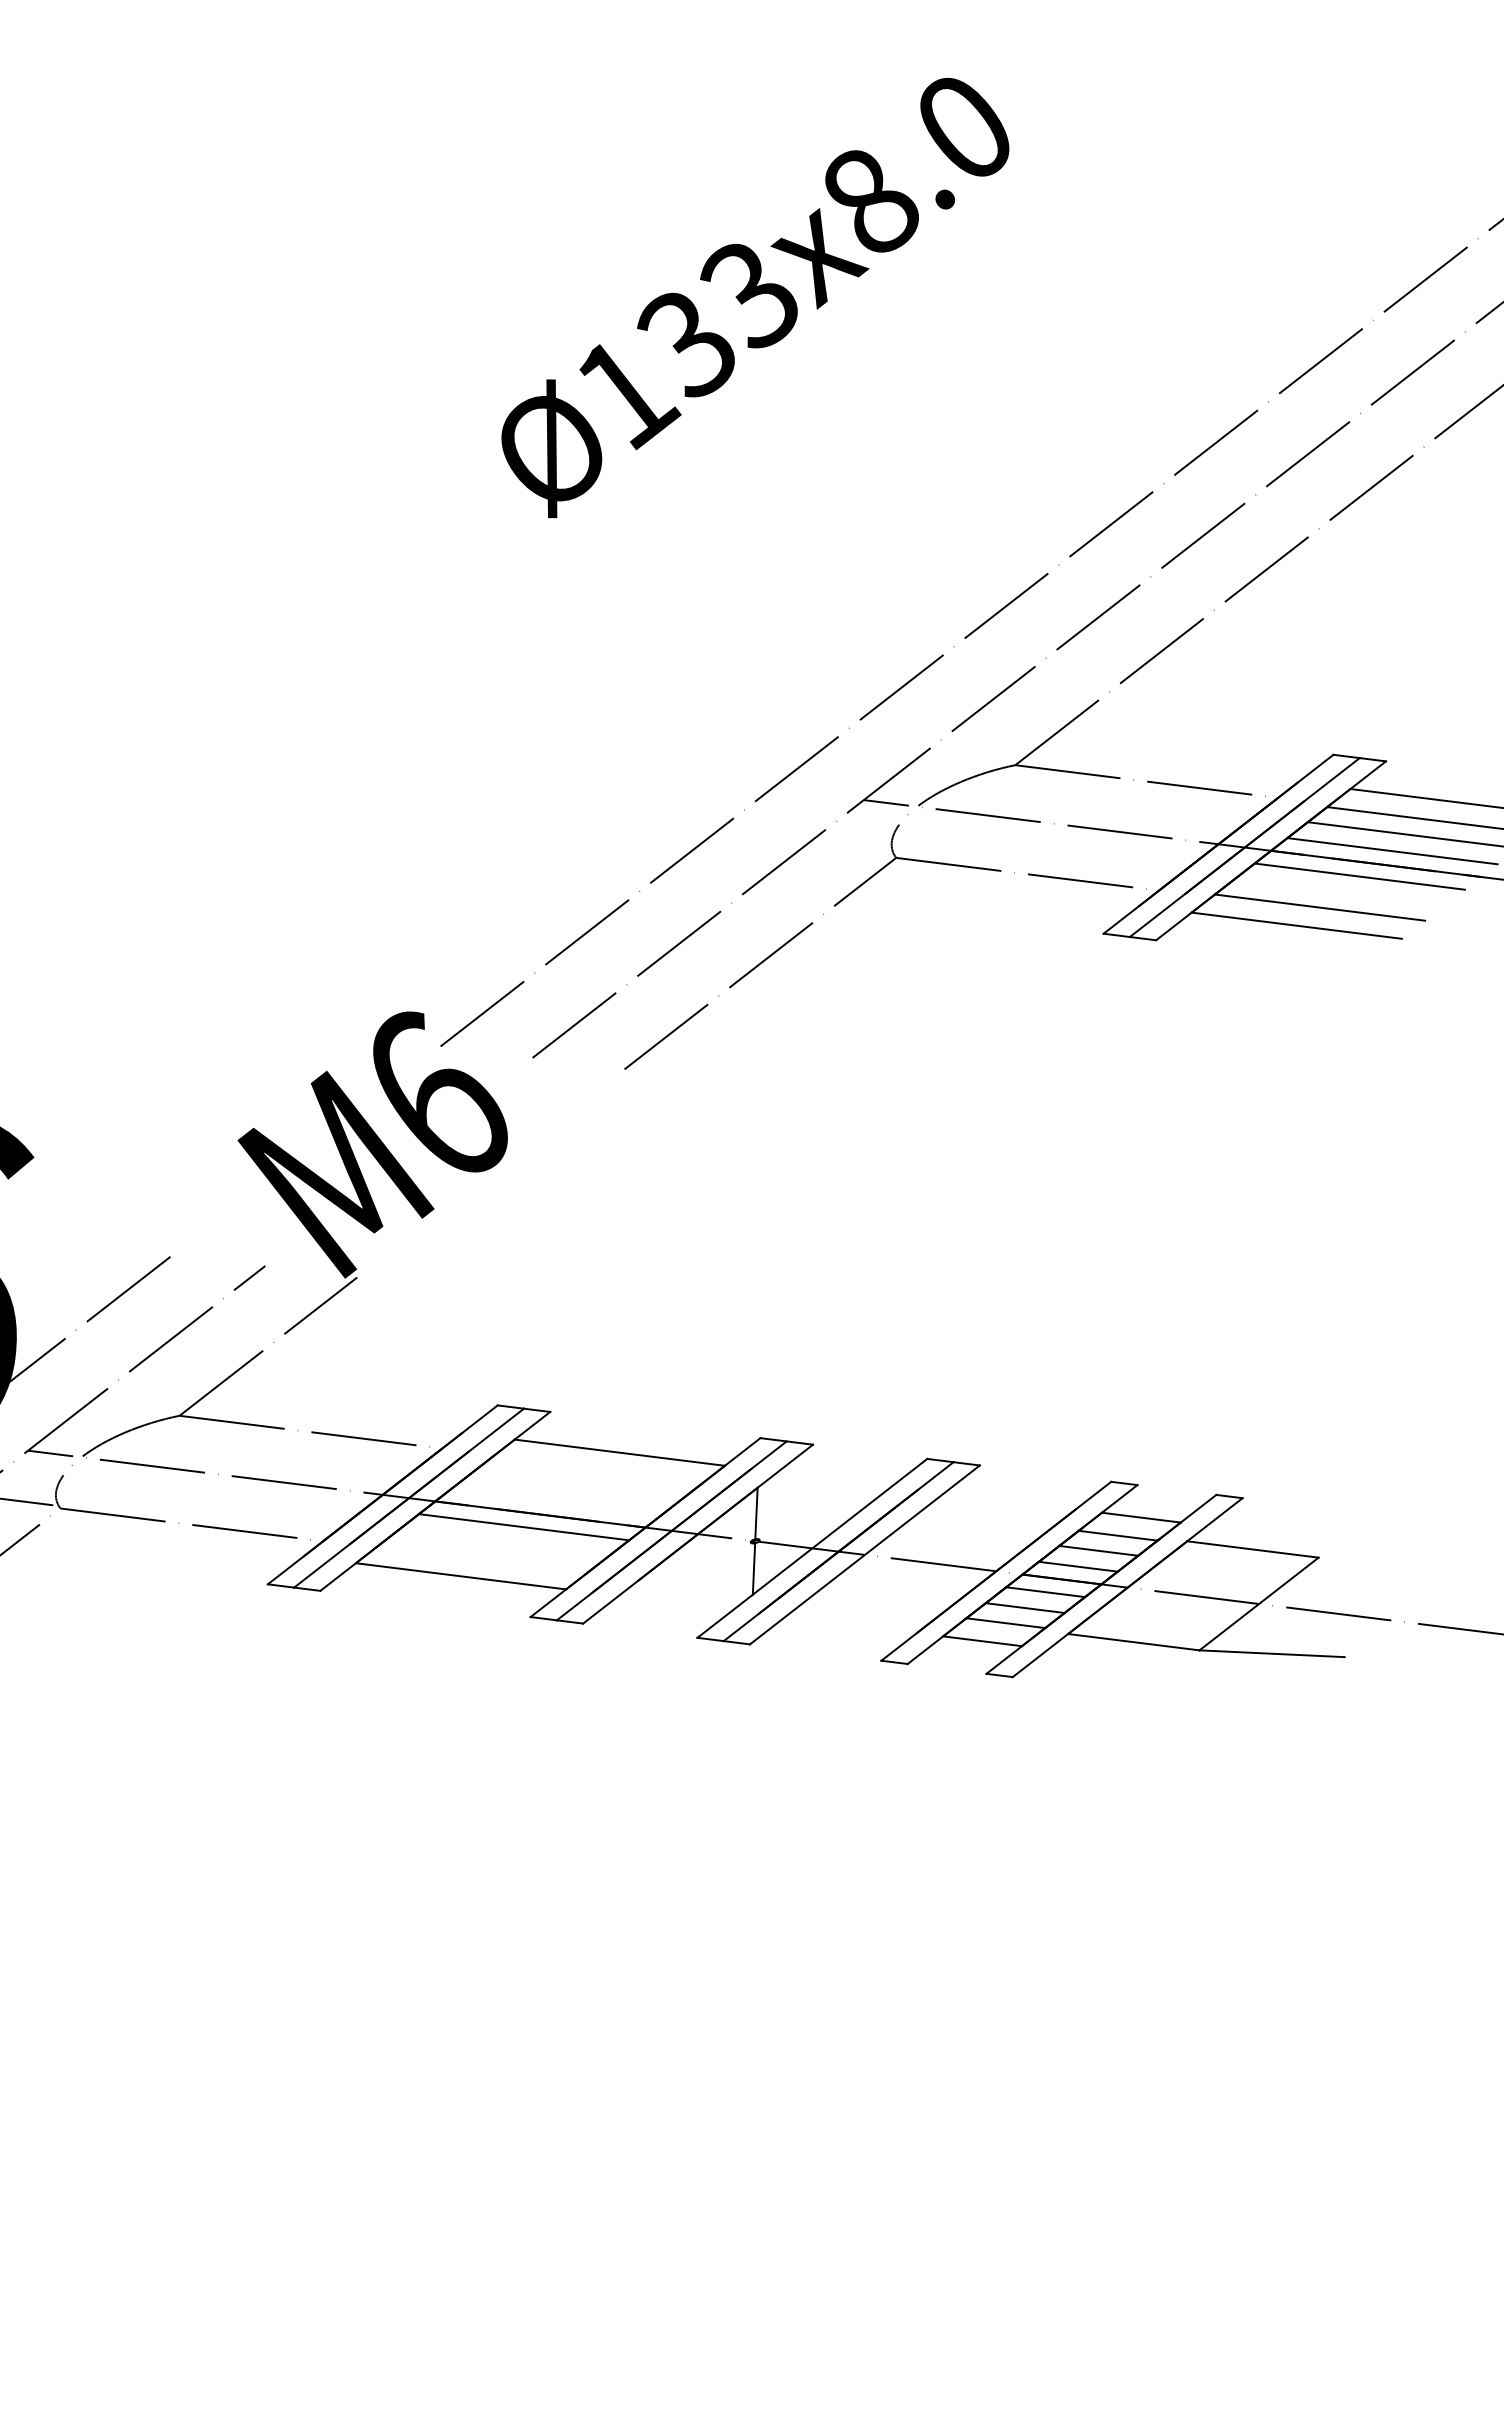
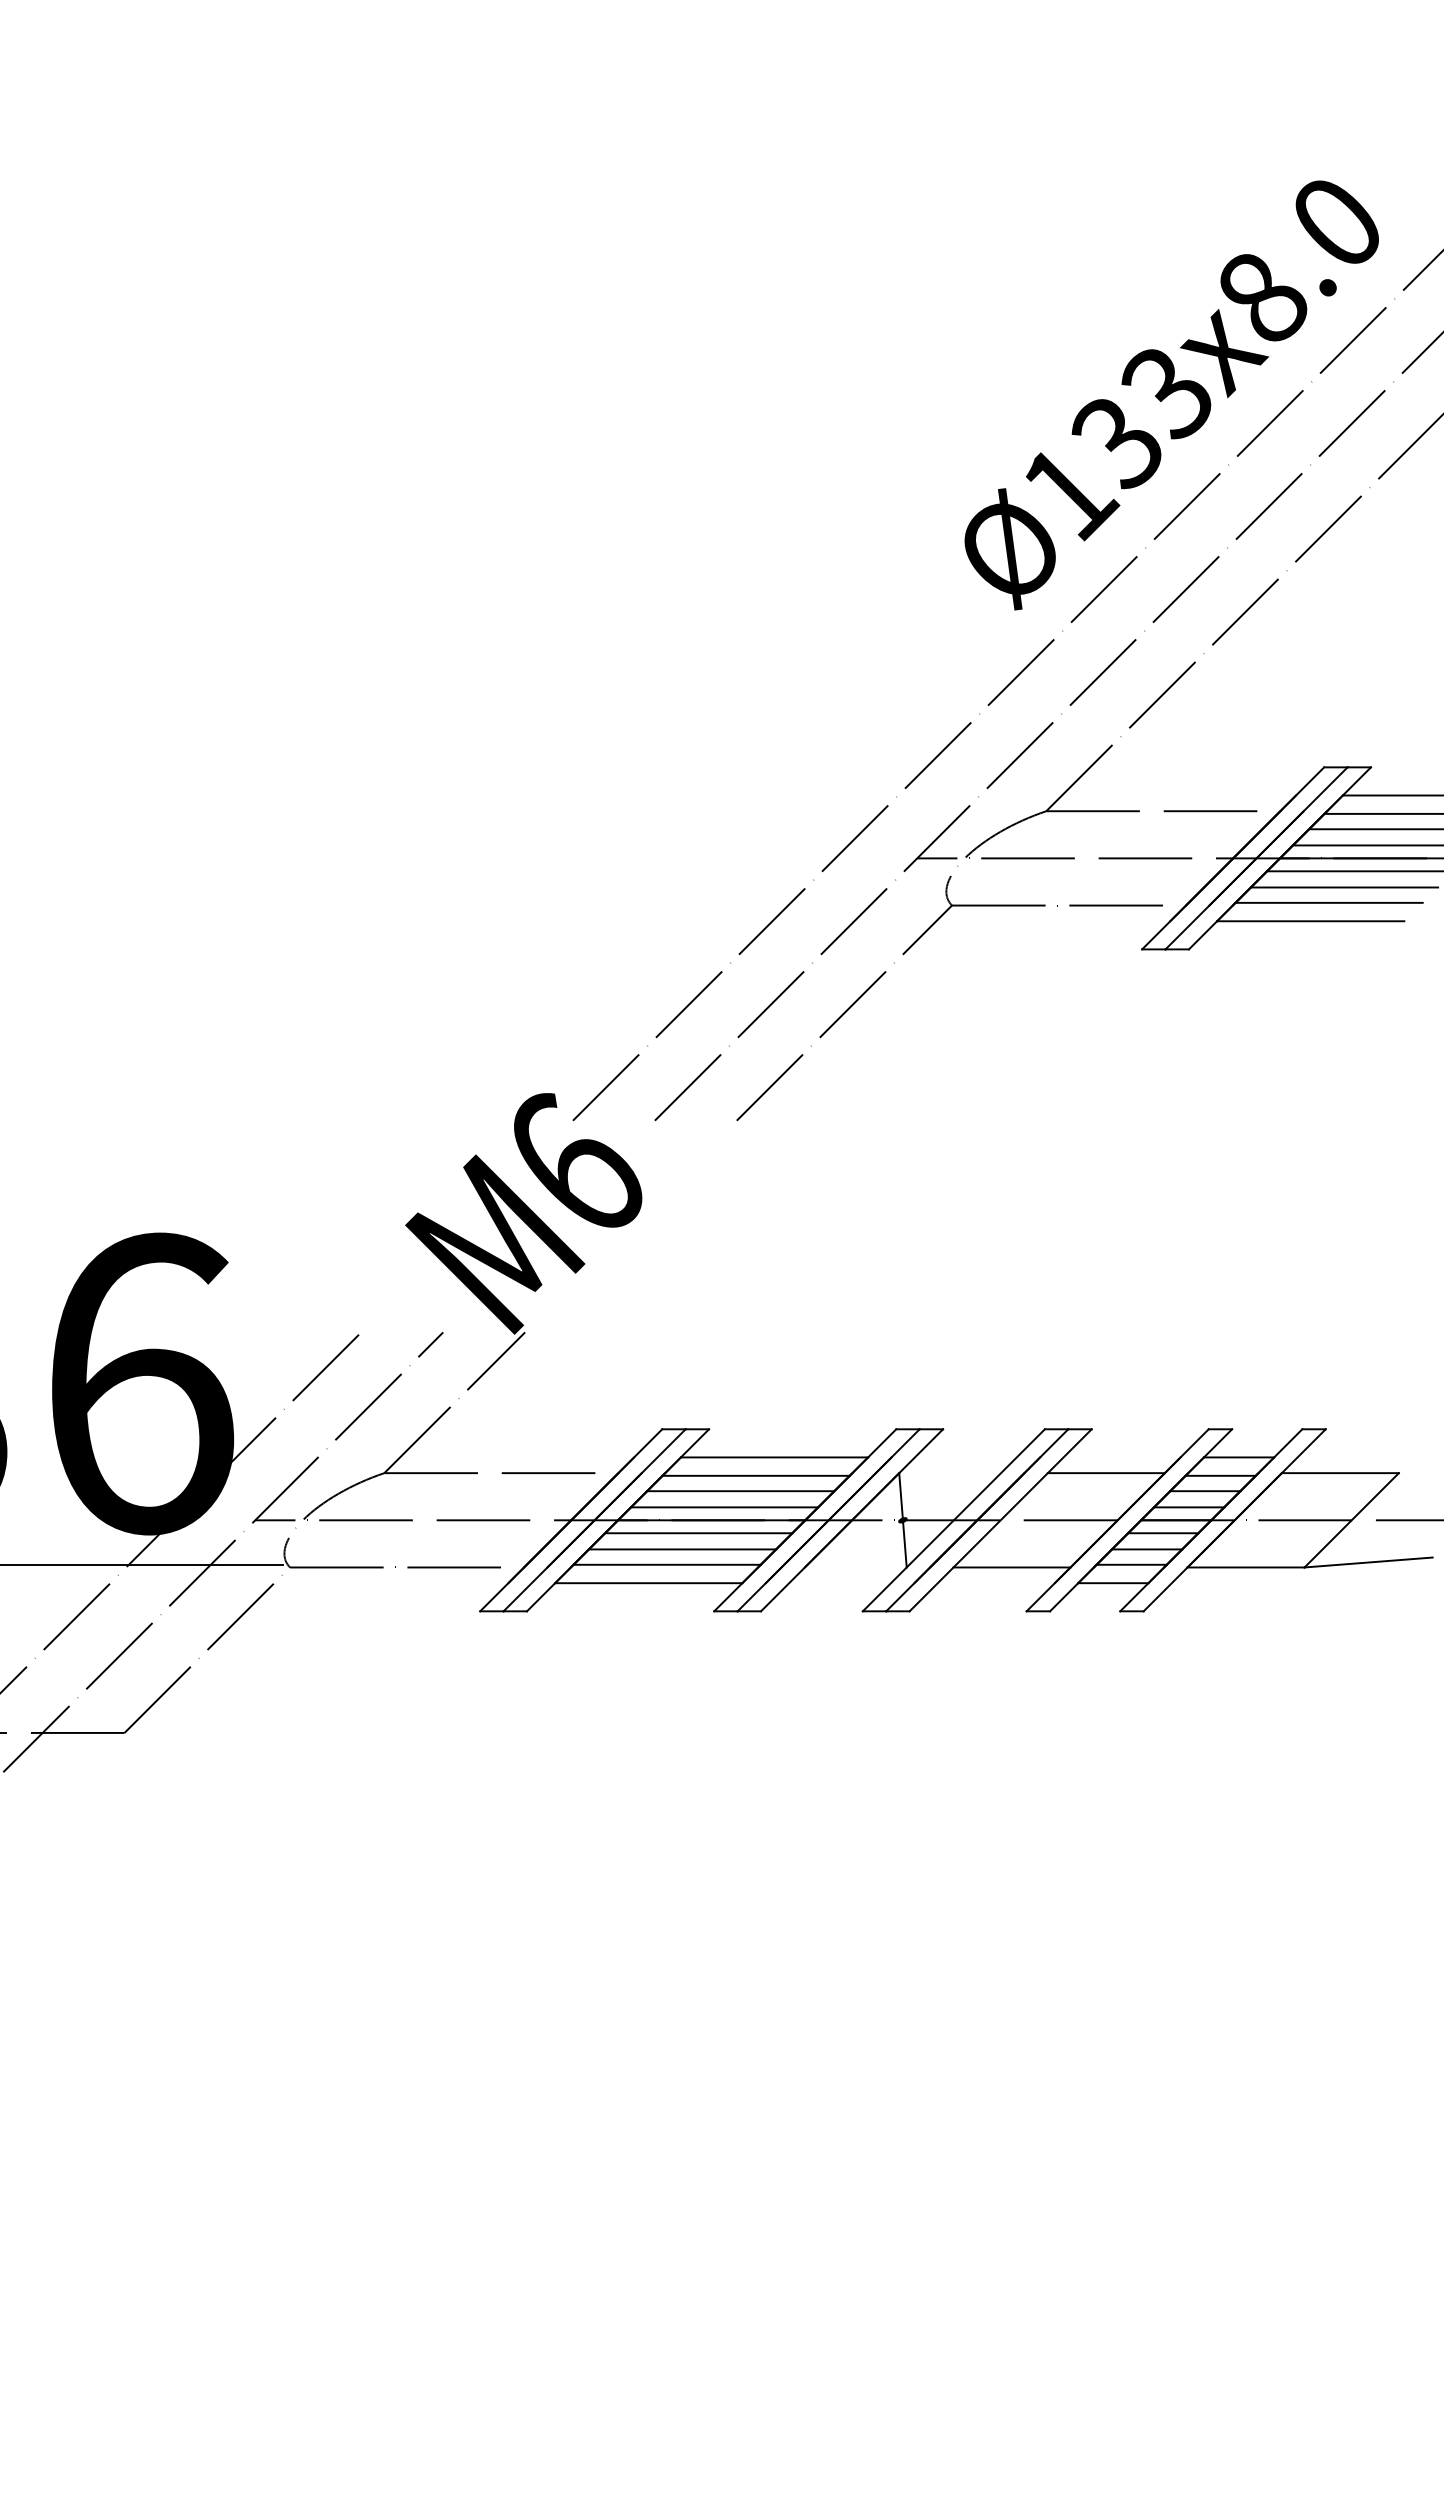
text: (754, 298) -> (1171, 395), moved
line: (1339, 892) -> (1344, 887), added
line: (595, 1470) -> (755, 1475), added
line: (576, 1486) -> (740, 1491), added
line: (556, 1501) -> (724, 1507), added
line: (989, 1517) -> (1105, 1473), added
line: (503, 1543) -> (682, 1549), added
line: (483, 1557) -> (666, 1564), added
line: (870, 1609) -> (1011, 1567), added

